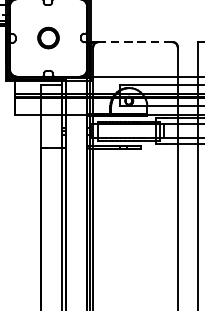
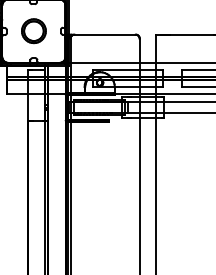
part: (47, 38) -> (33, 31), size x1.43
line: (135, 41) -> (105, 34), dashed -> solid

